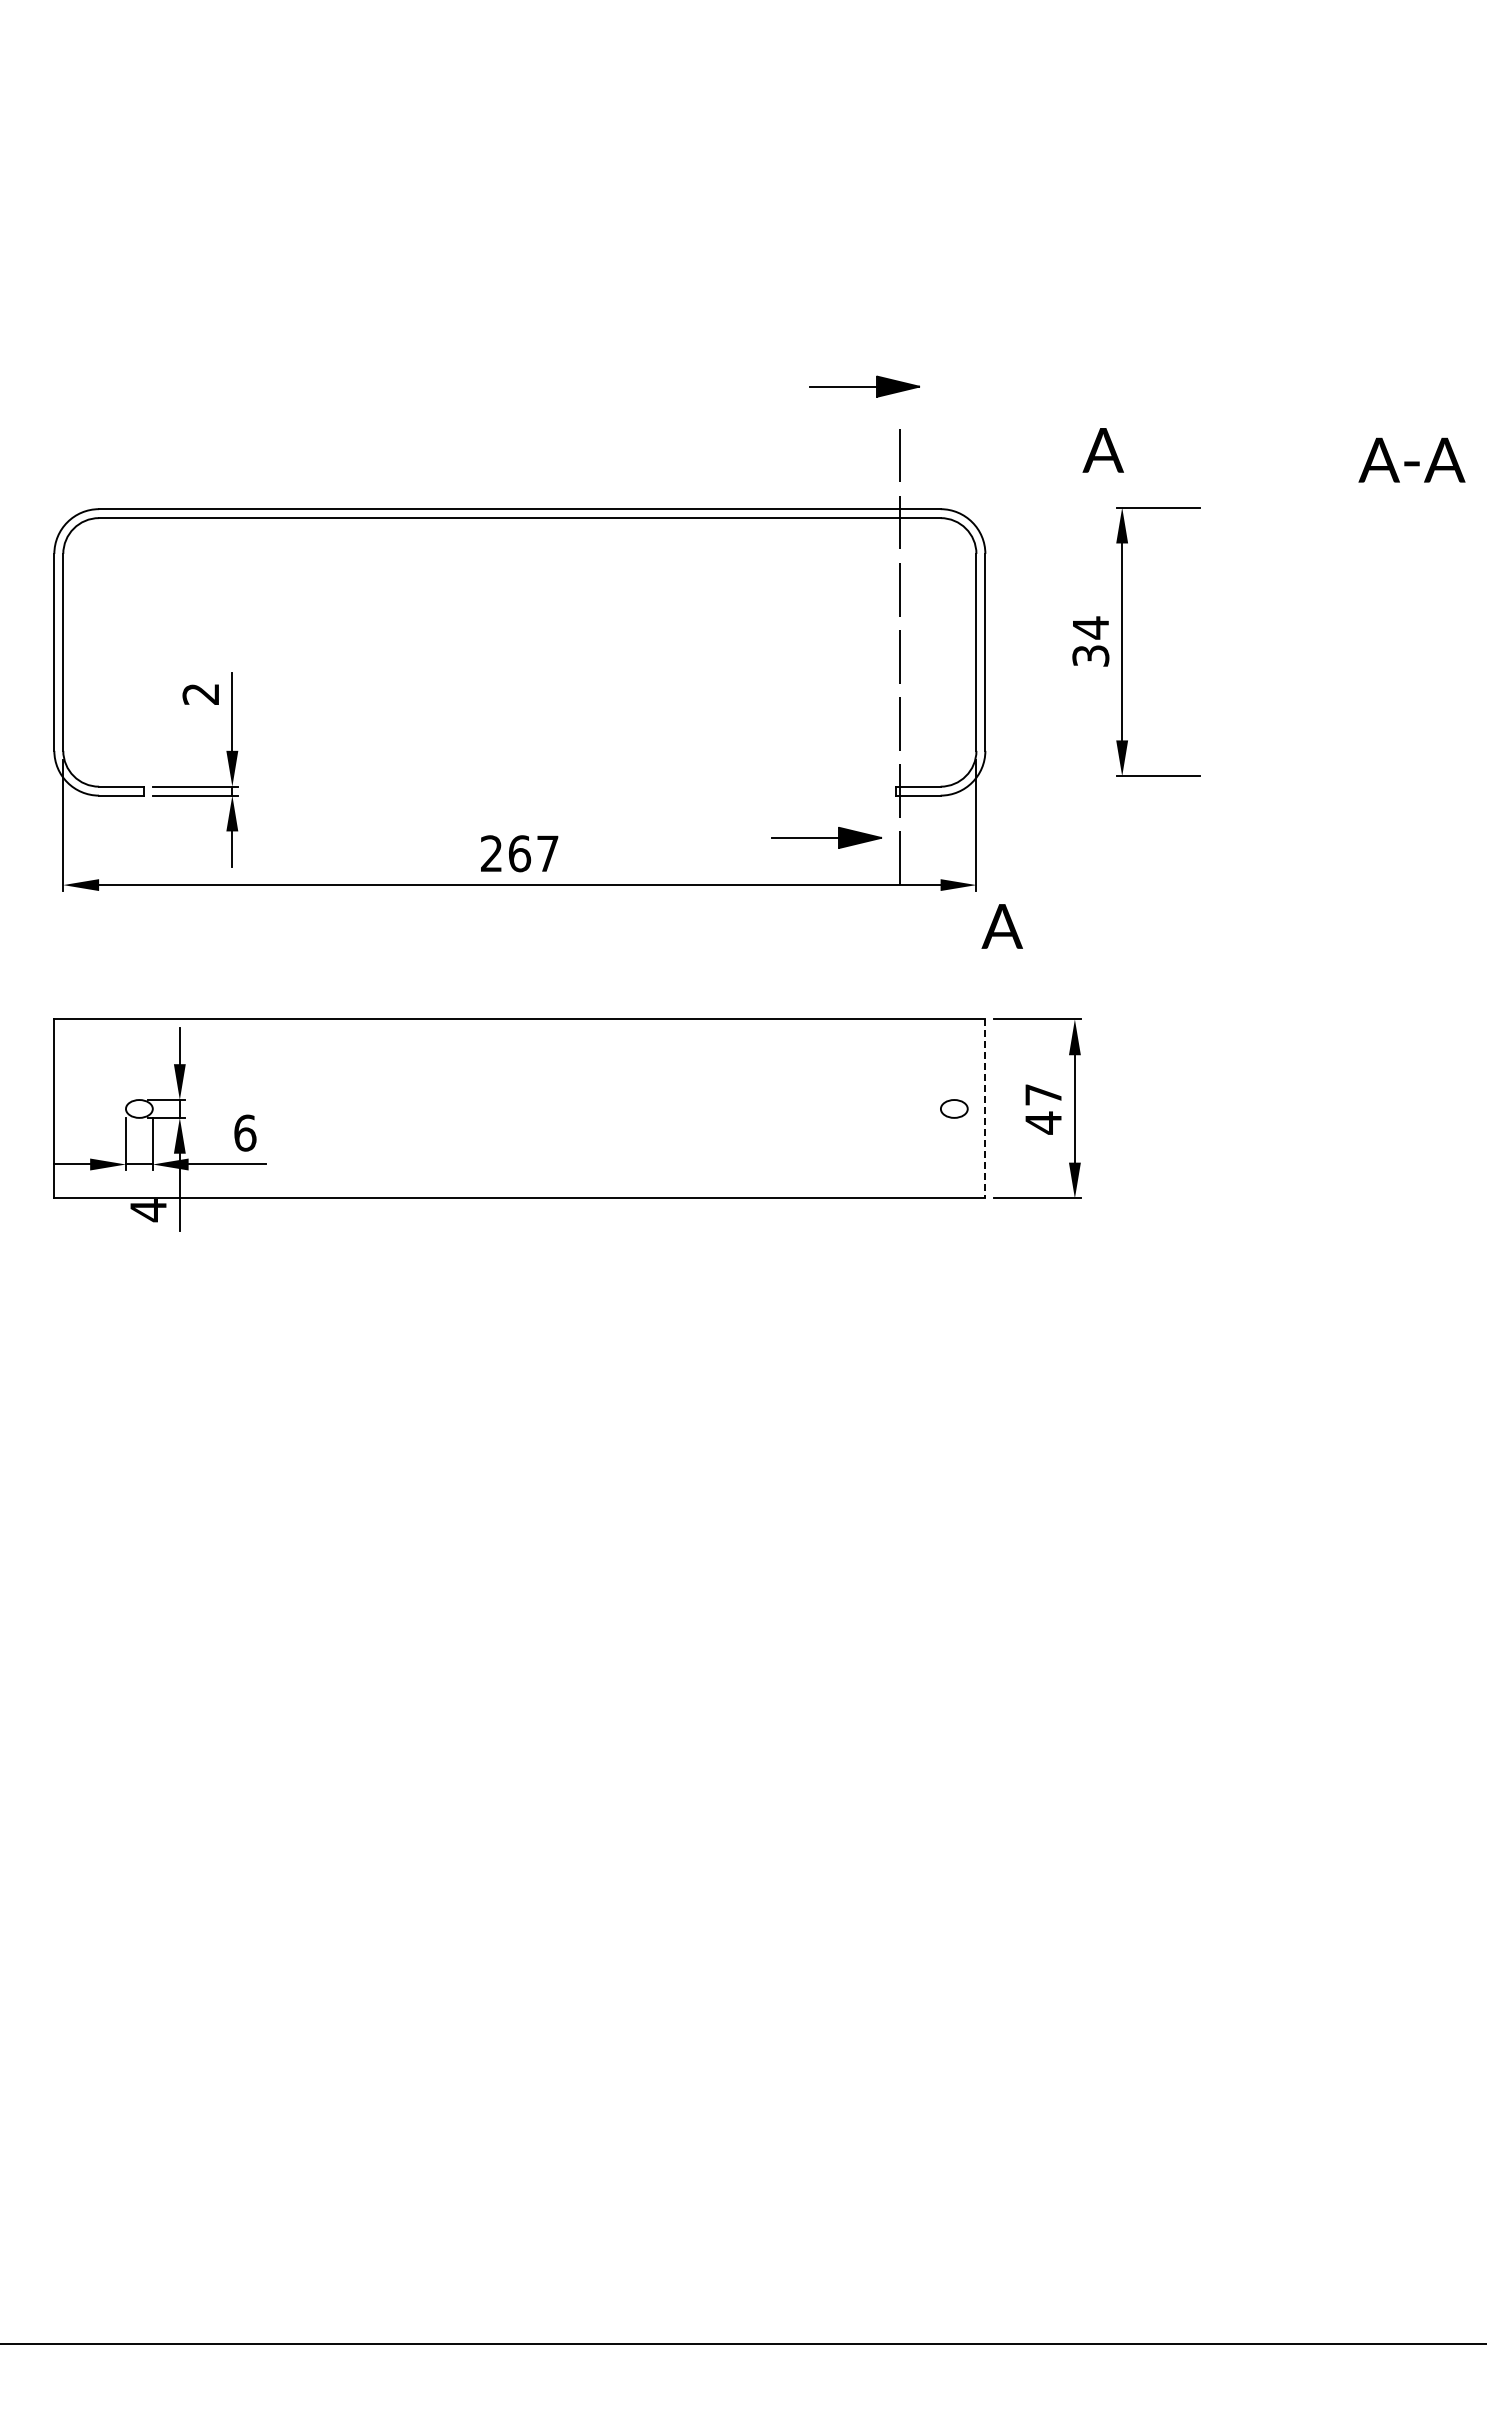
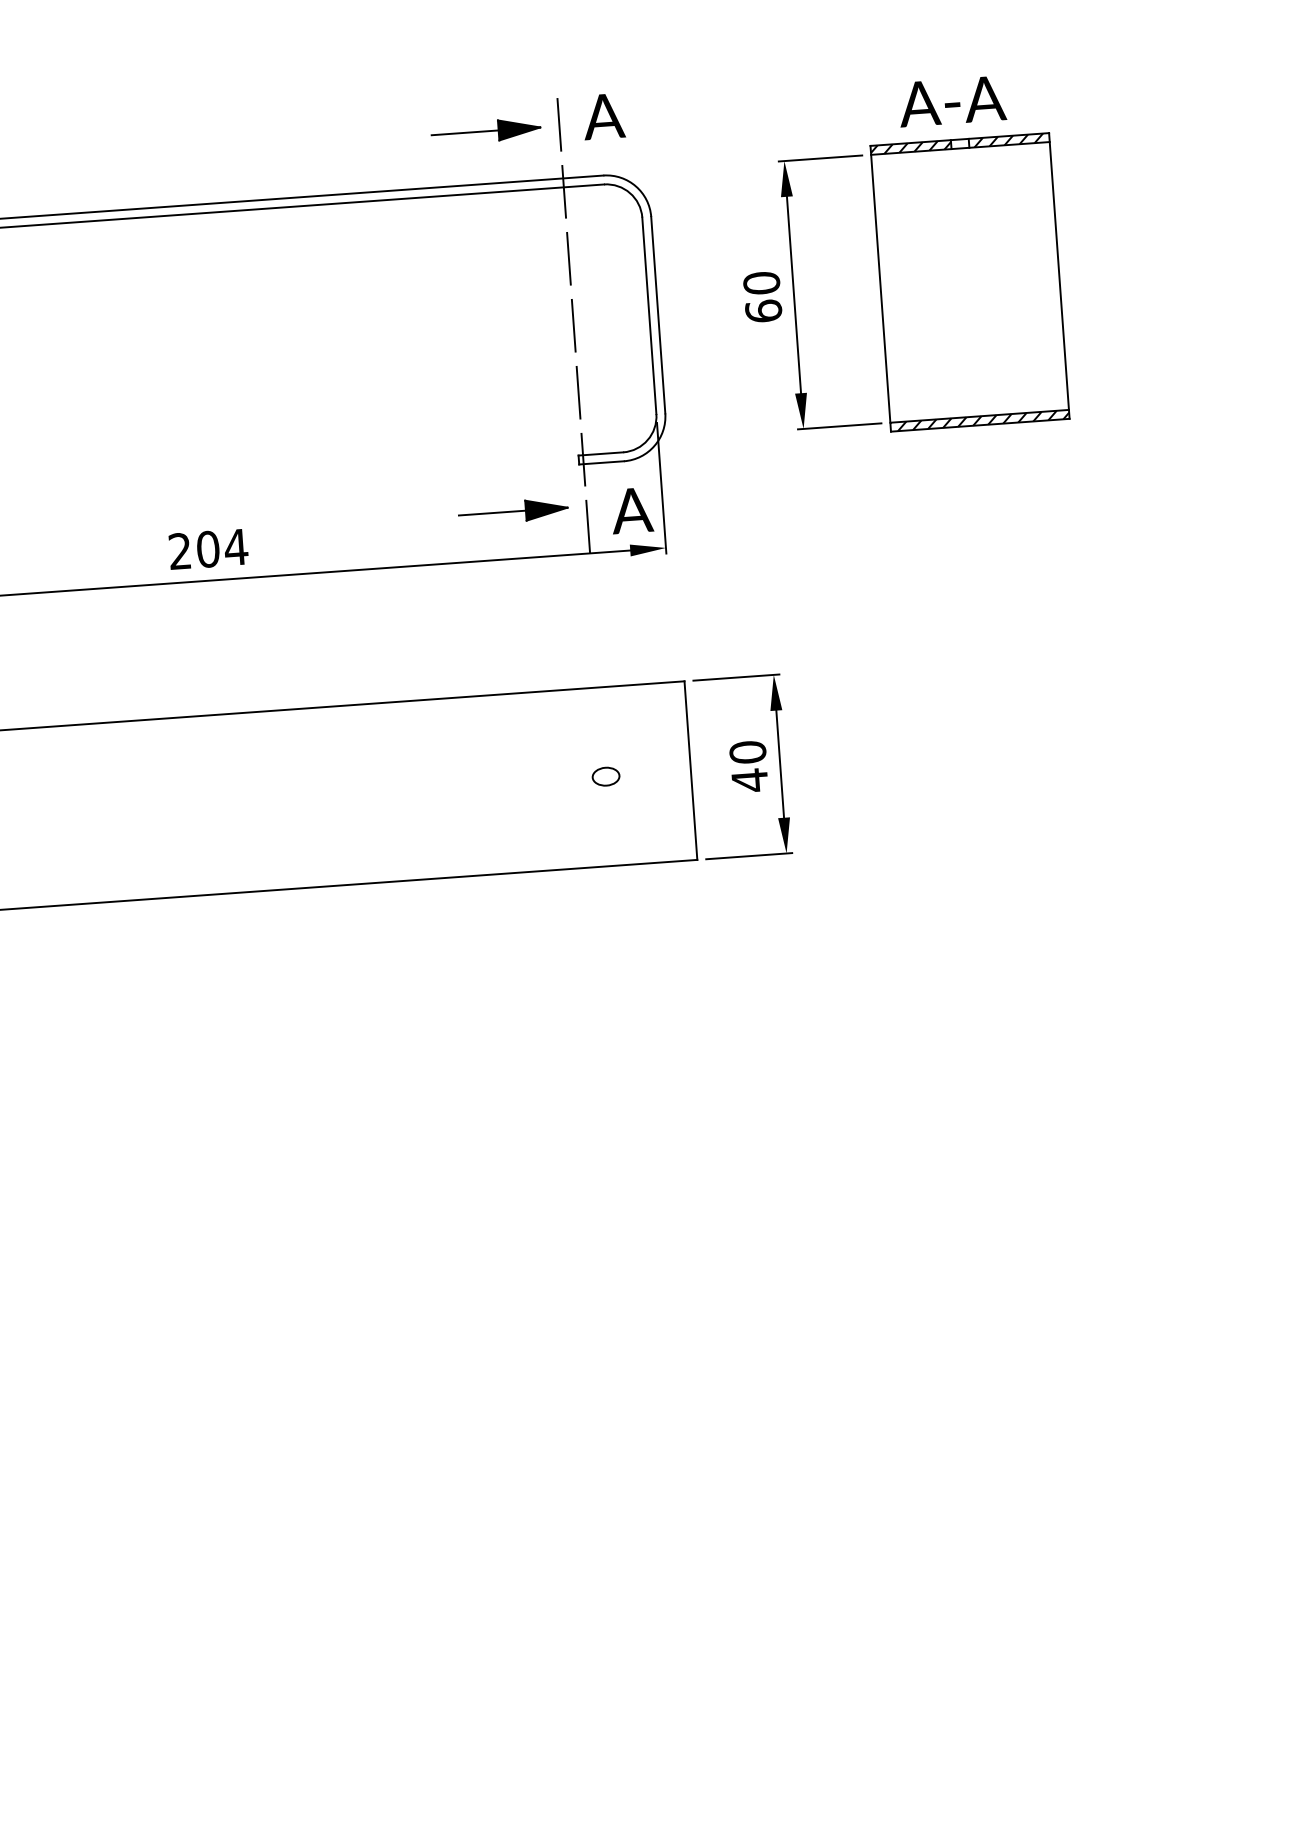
part: (864, 386) -> (485, 131), moved
text: (1102, 450) -> (603, 116), moved
text: (1411, 459) -> (951, 100), moved
text: (1090, 641) -> (762, 296), 34 -> 60
part: (1298, 641) -> (969, 281), added
text: (533, 853) -> (221, 548), 267 -> 204
text: (1001, 926) -> (631, 510), moved
text: (1043, 1094) -> (747, 752), 47 -> 40
part: (954, 1108) -> (606, 776), moved
line: (985, 1108) -> (690, 770), dashed -> solid

